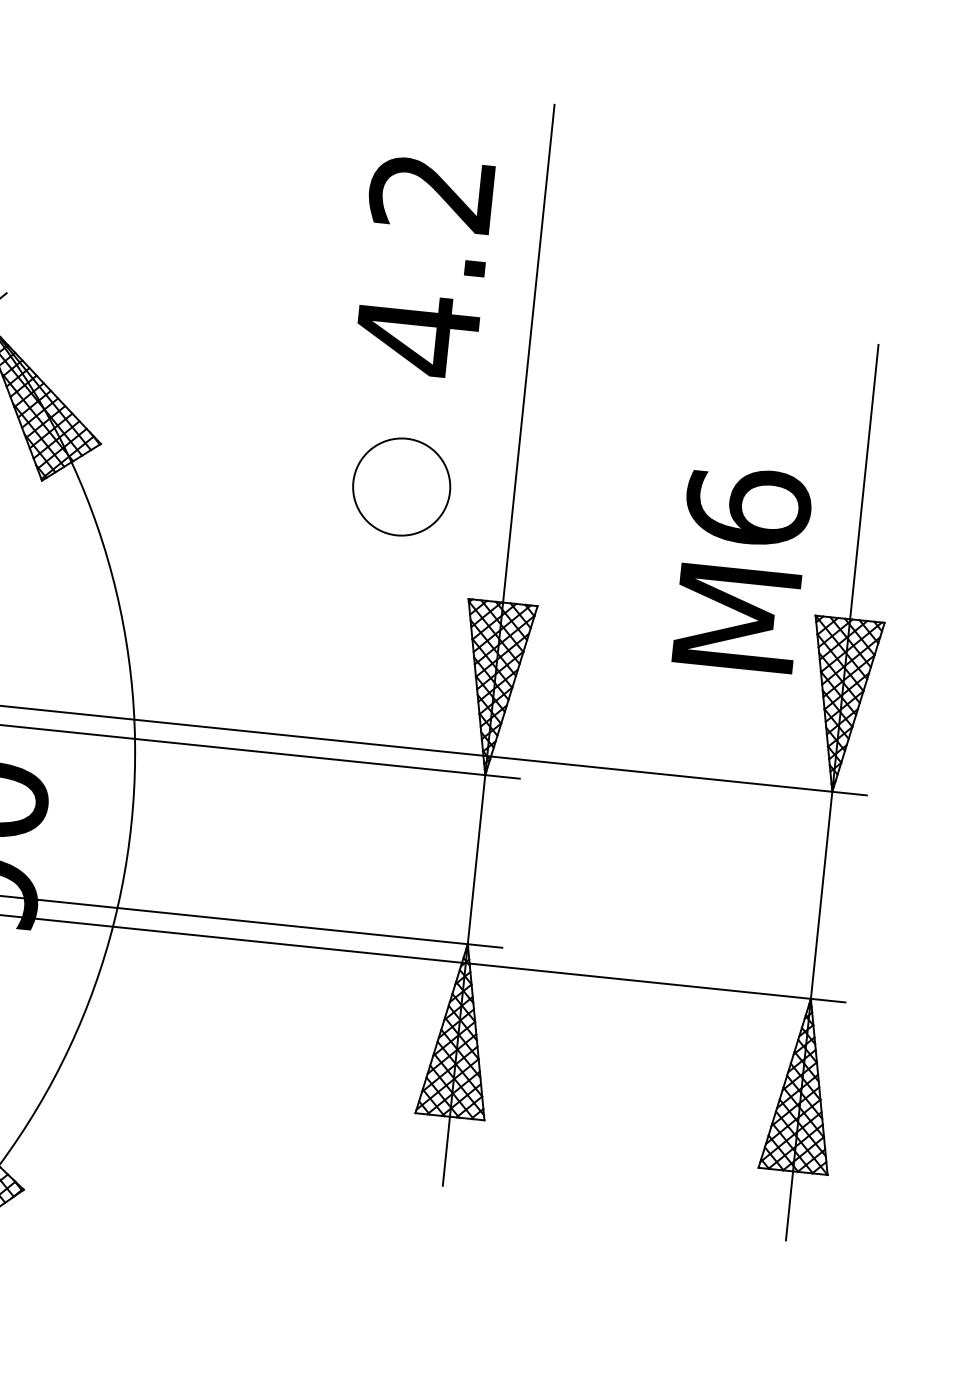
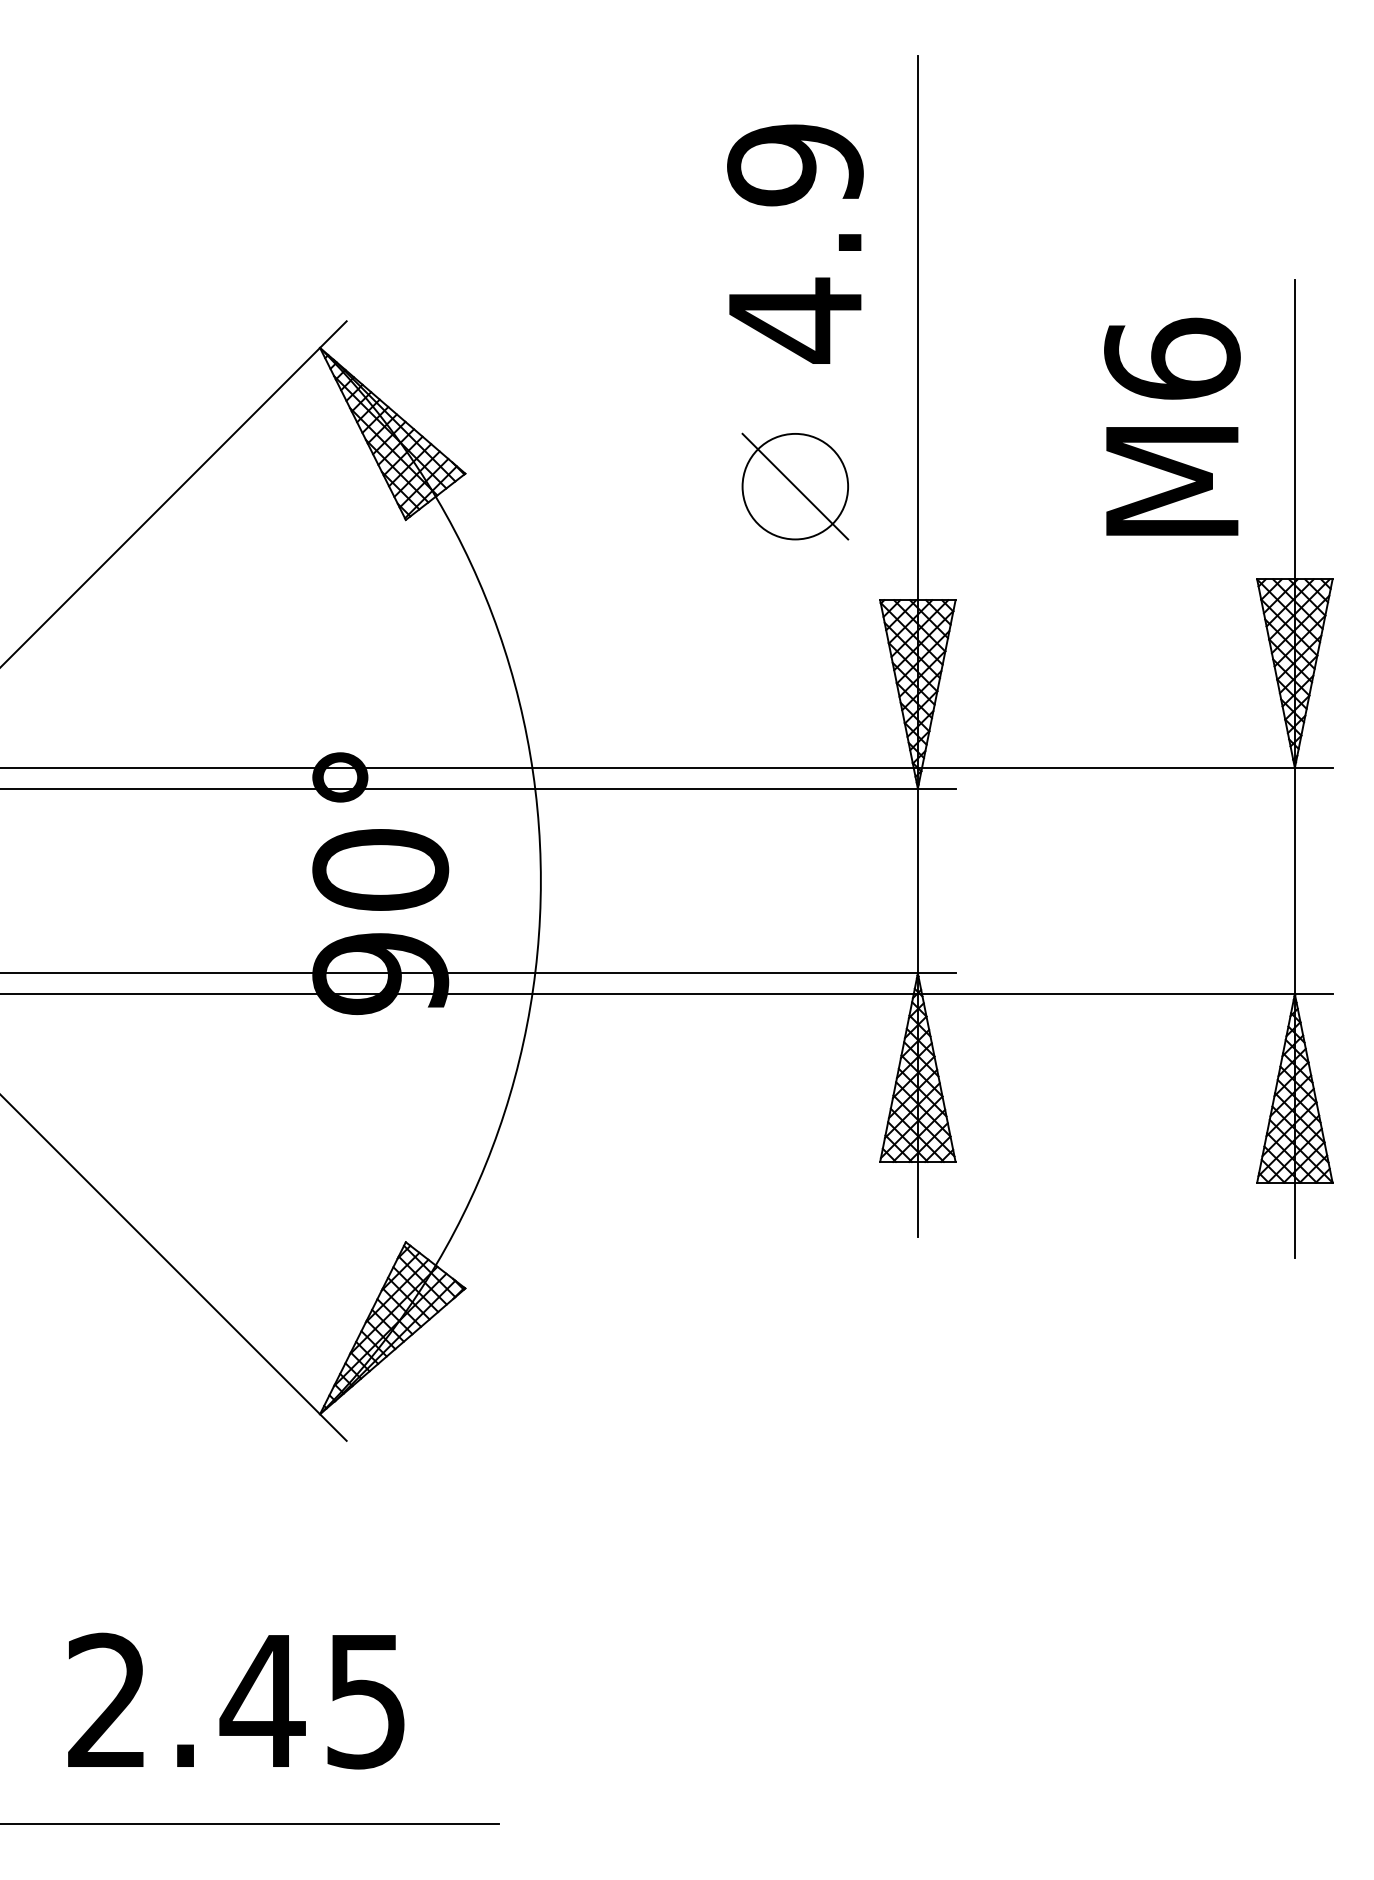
text: (432, 193) -> (795, 165), 4.2 -> 4.9
line: (401, 486) -> (795, 486), added
text: (742, 568) -> (1172, 426), moved

